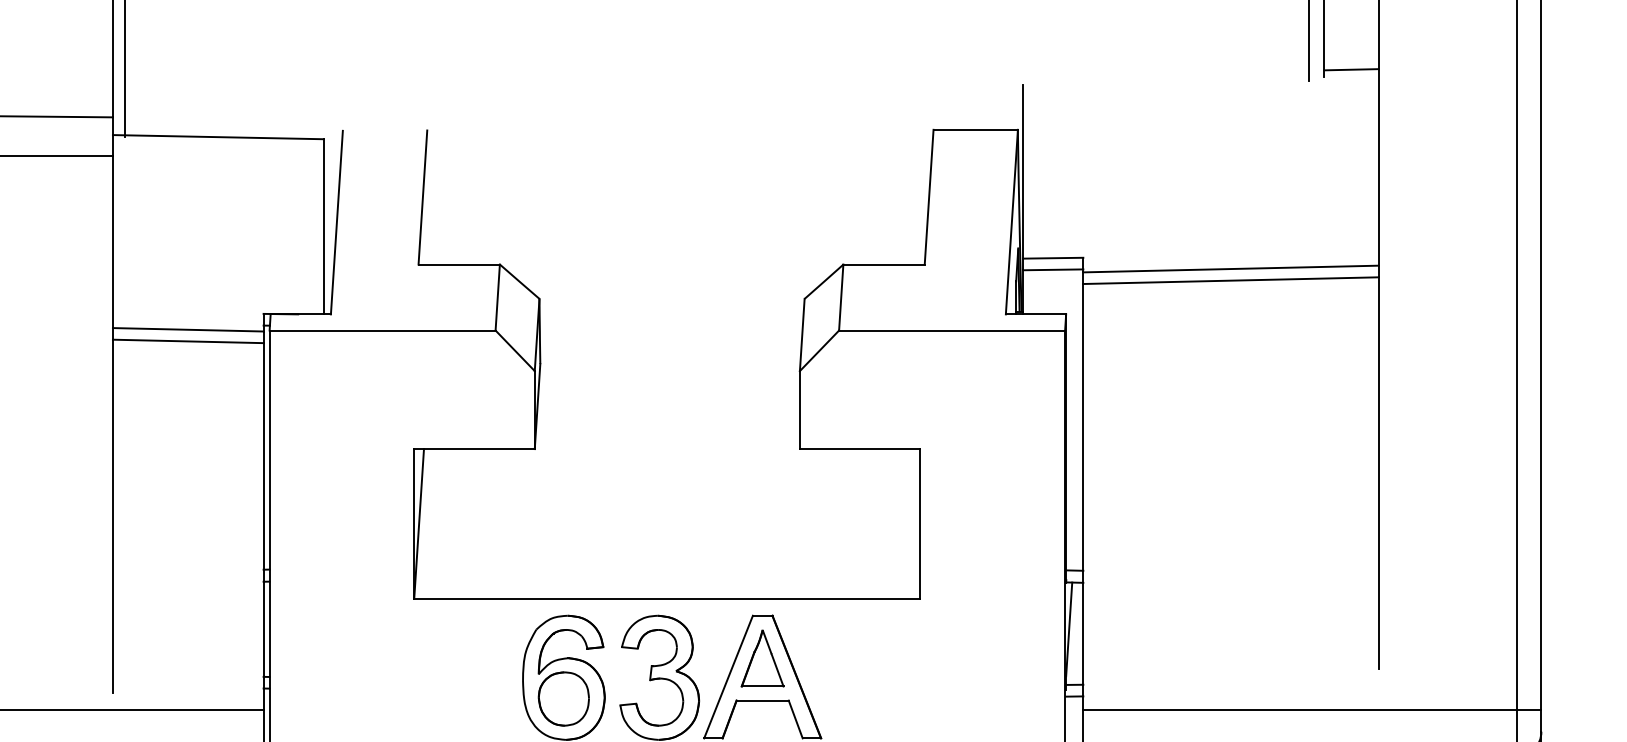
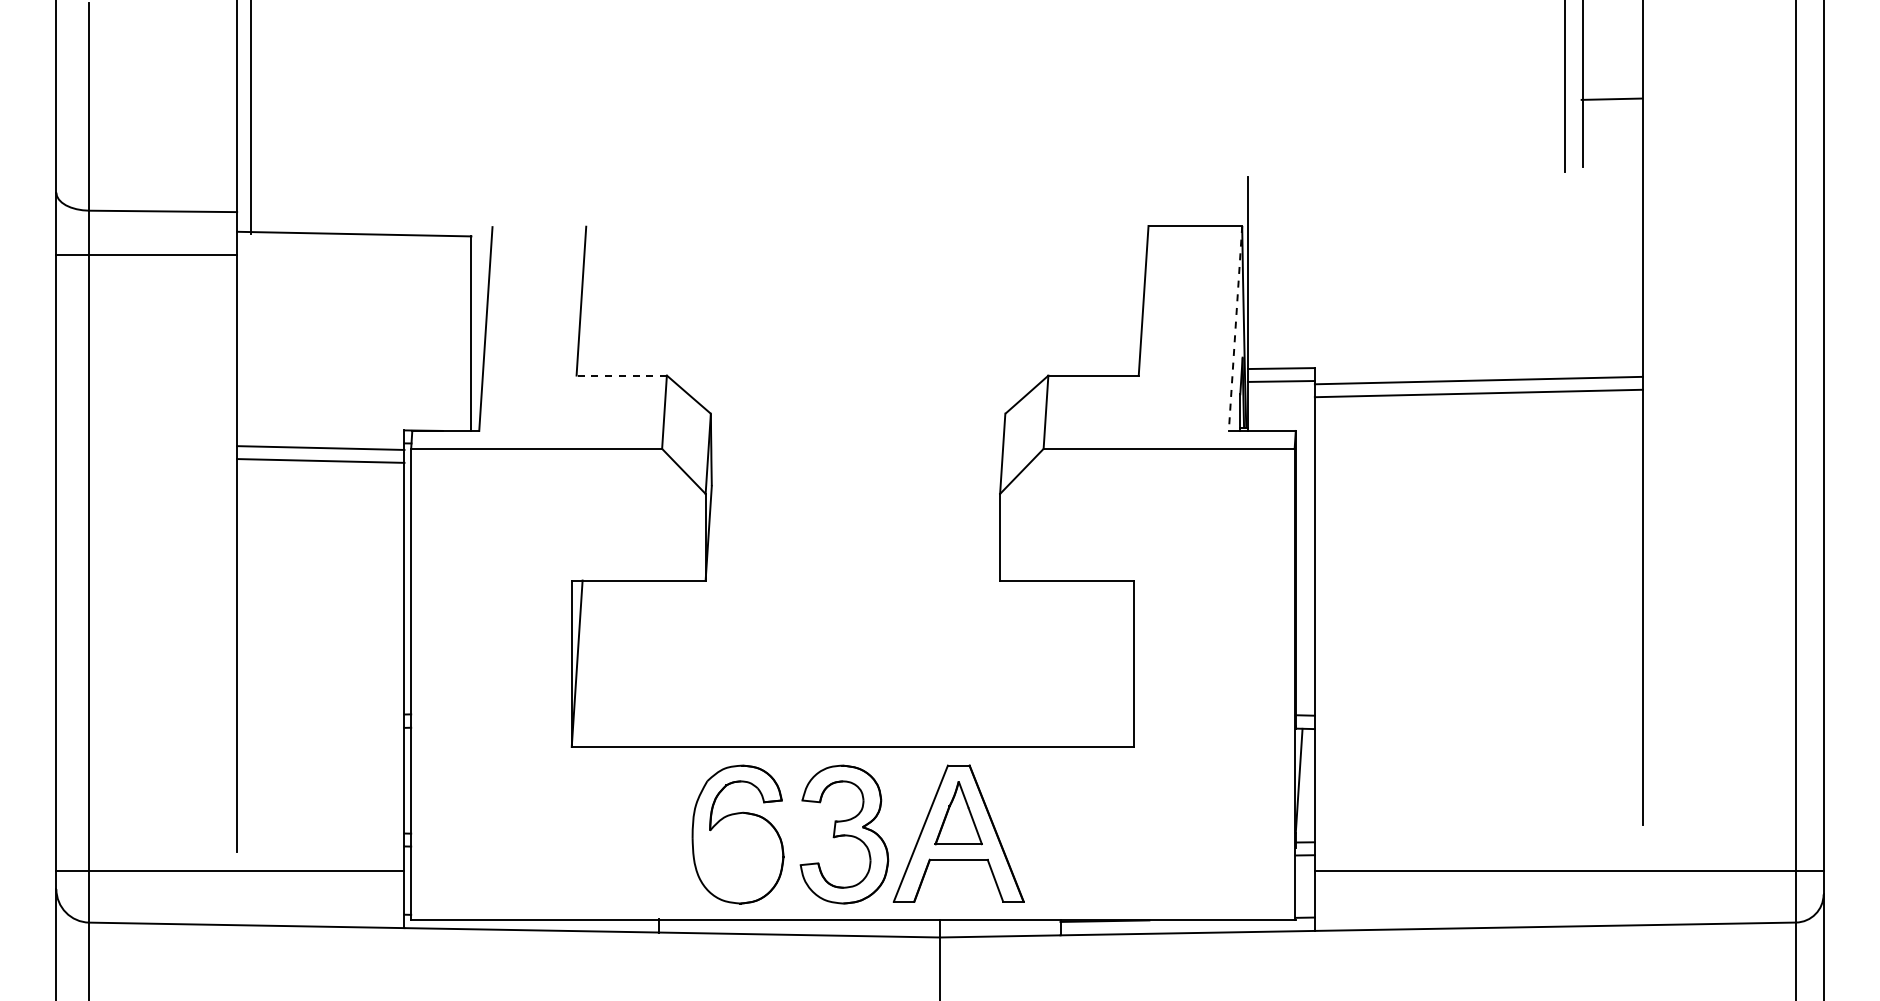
line: (1351, 69) -> (1611, 98), moved
line: (1011, 222) -> (1235, 328), solid -> dashed
line: (459, 264) -> (621, 375), solid -> dashed
part: (563, 698) -> (737, 857), removed

